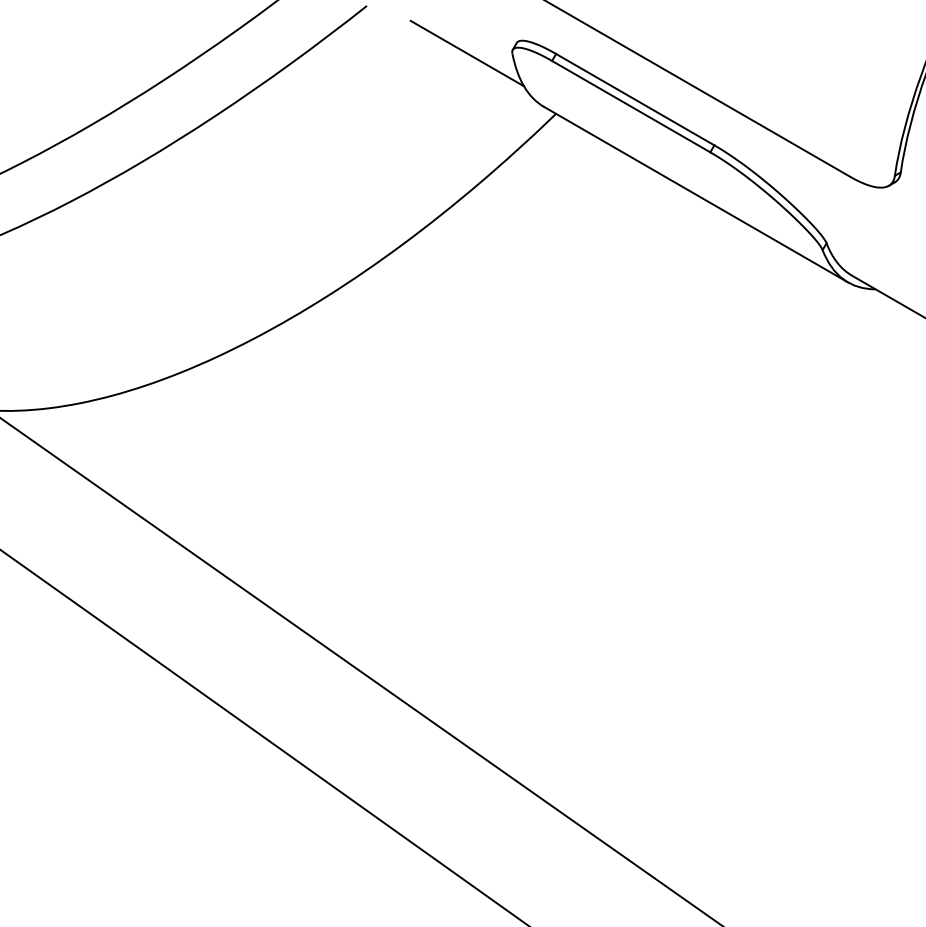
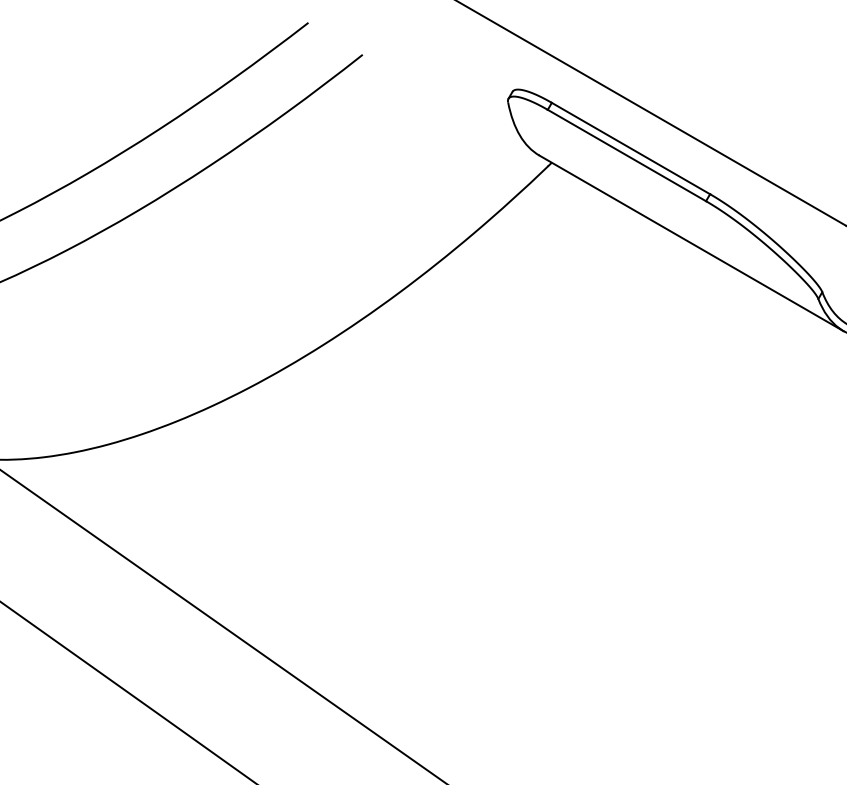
line: (467, 53) -> (463, 102), removed

